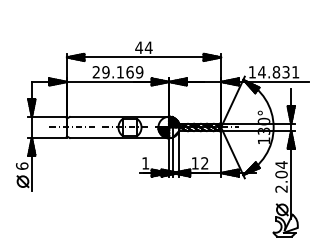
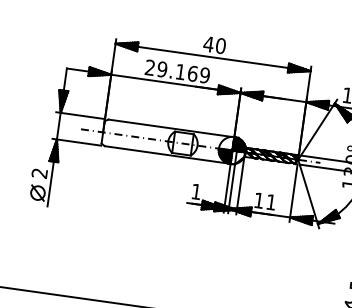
text: (148, 47) -> (220, 45), 44 -> 40
text: (204, 163) -> (270, 202), 12 -> 11
text: (22, 165) -> (40, 172), 6 -> 2

